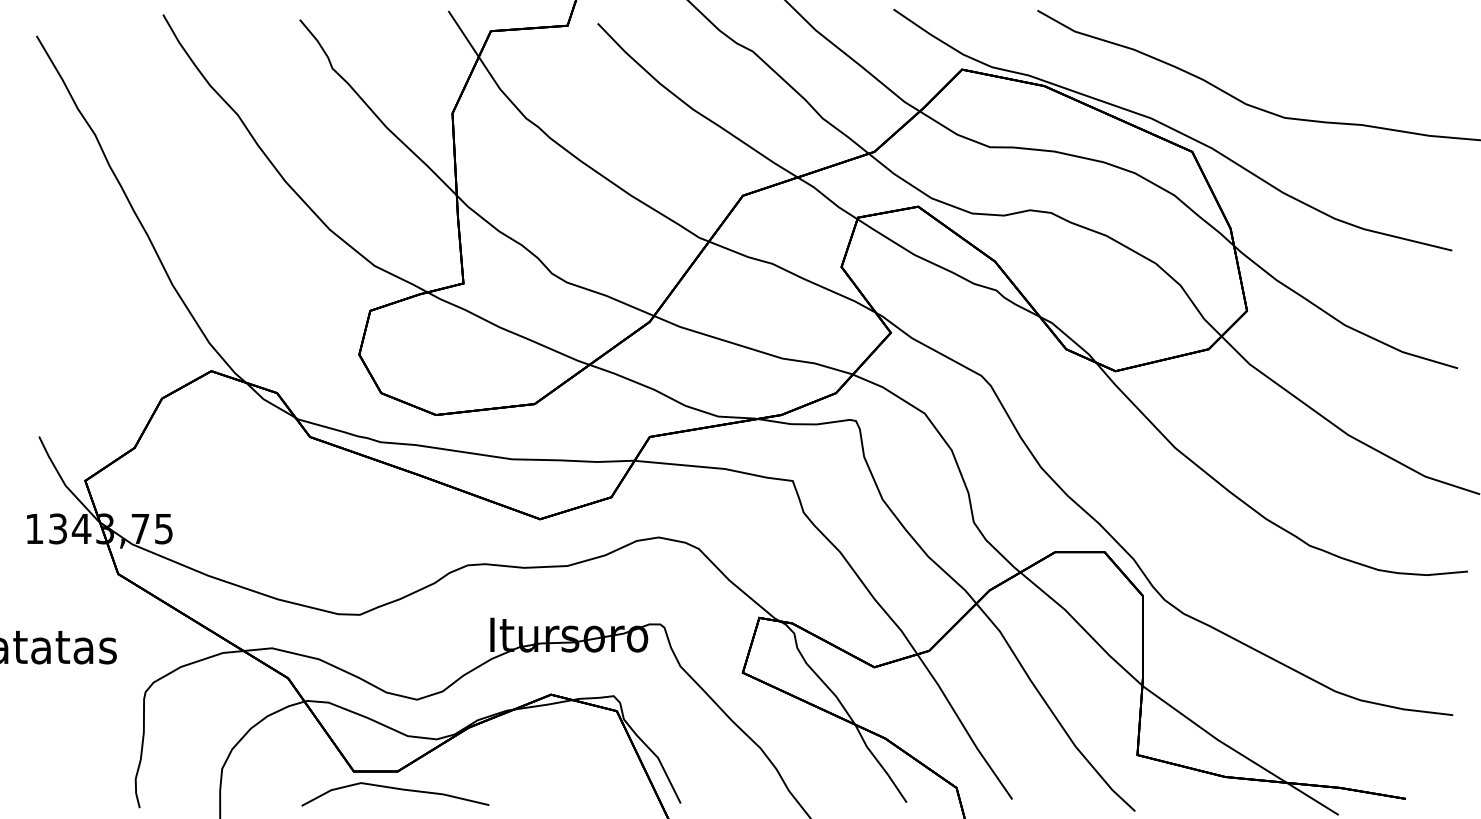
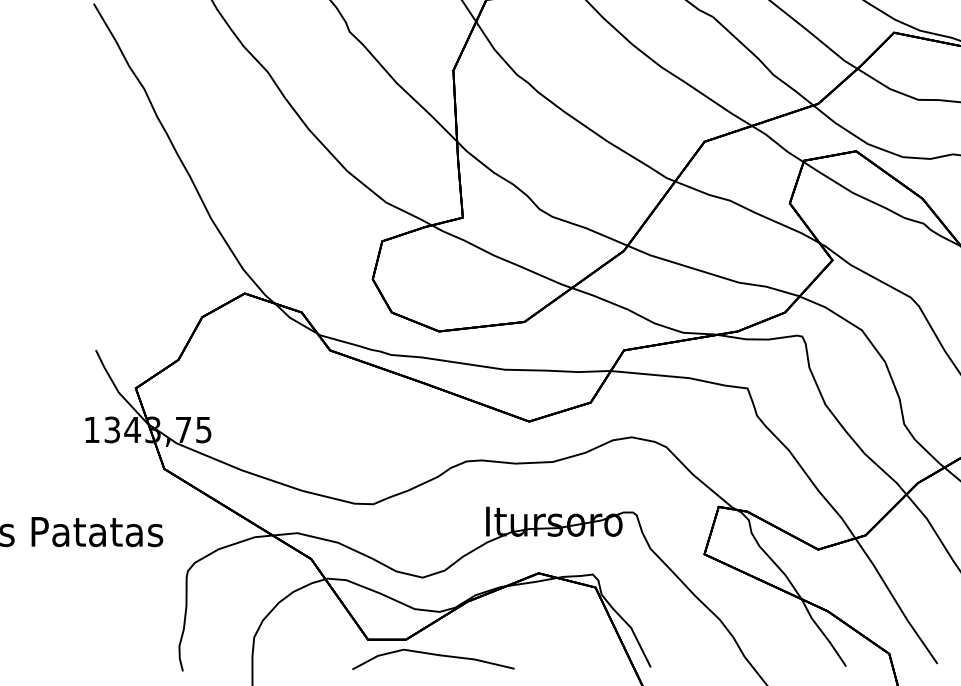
part: (395, 794) -> (433, 659), moved

